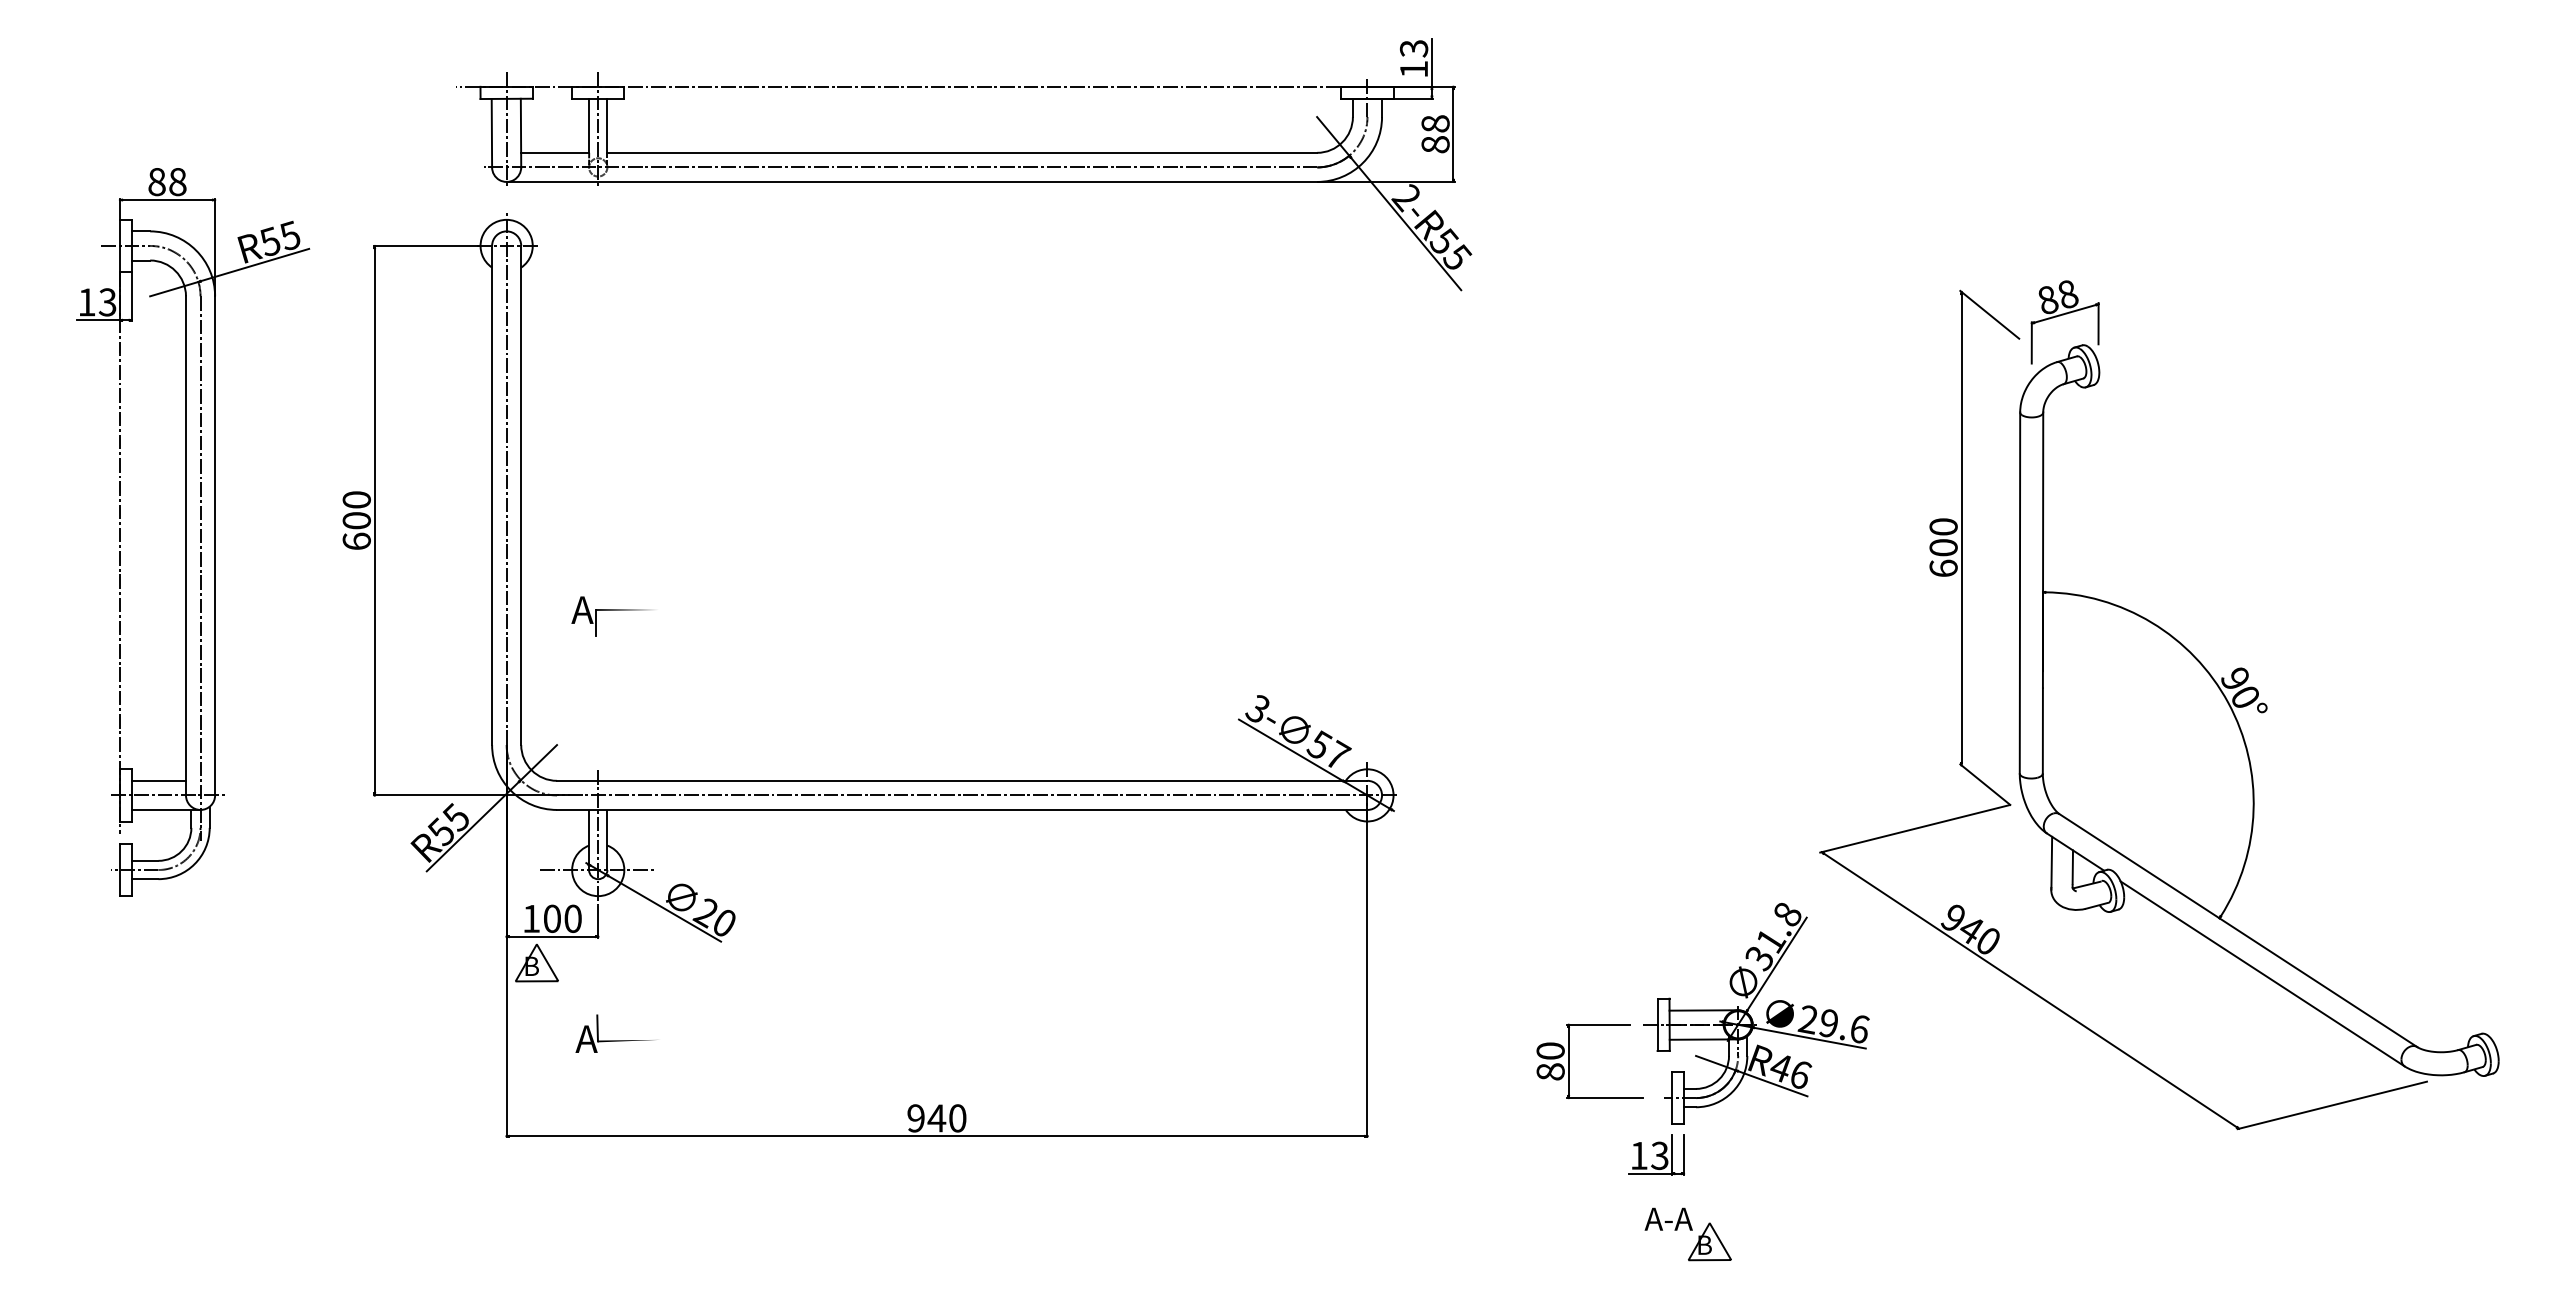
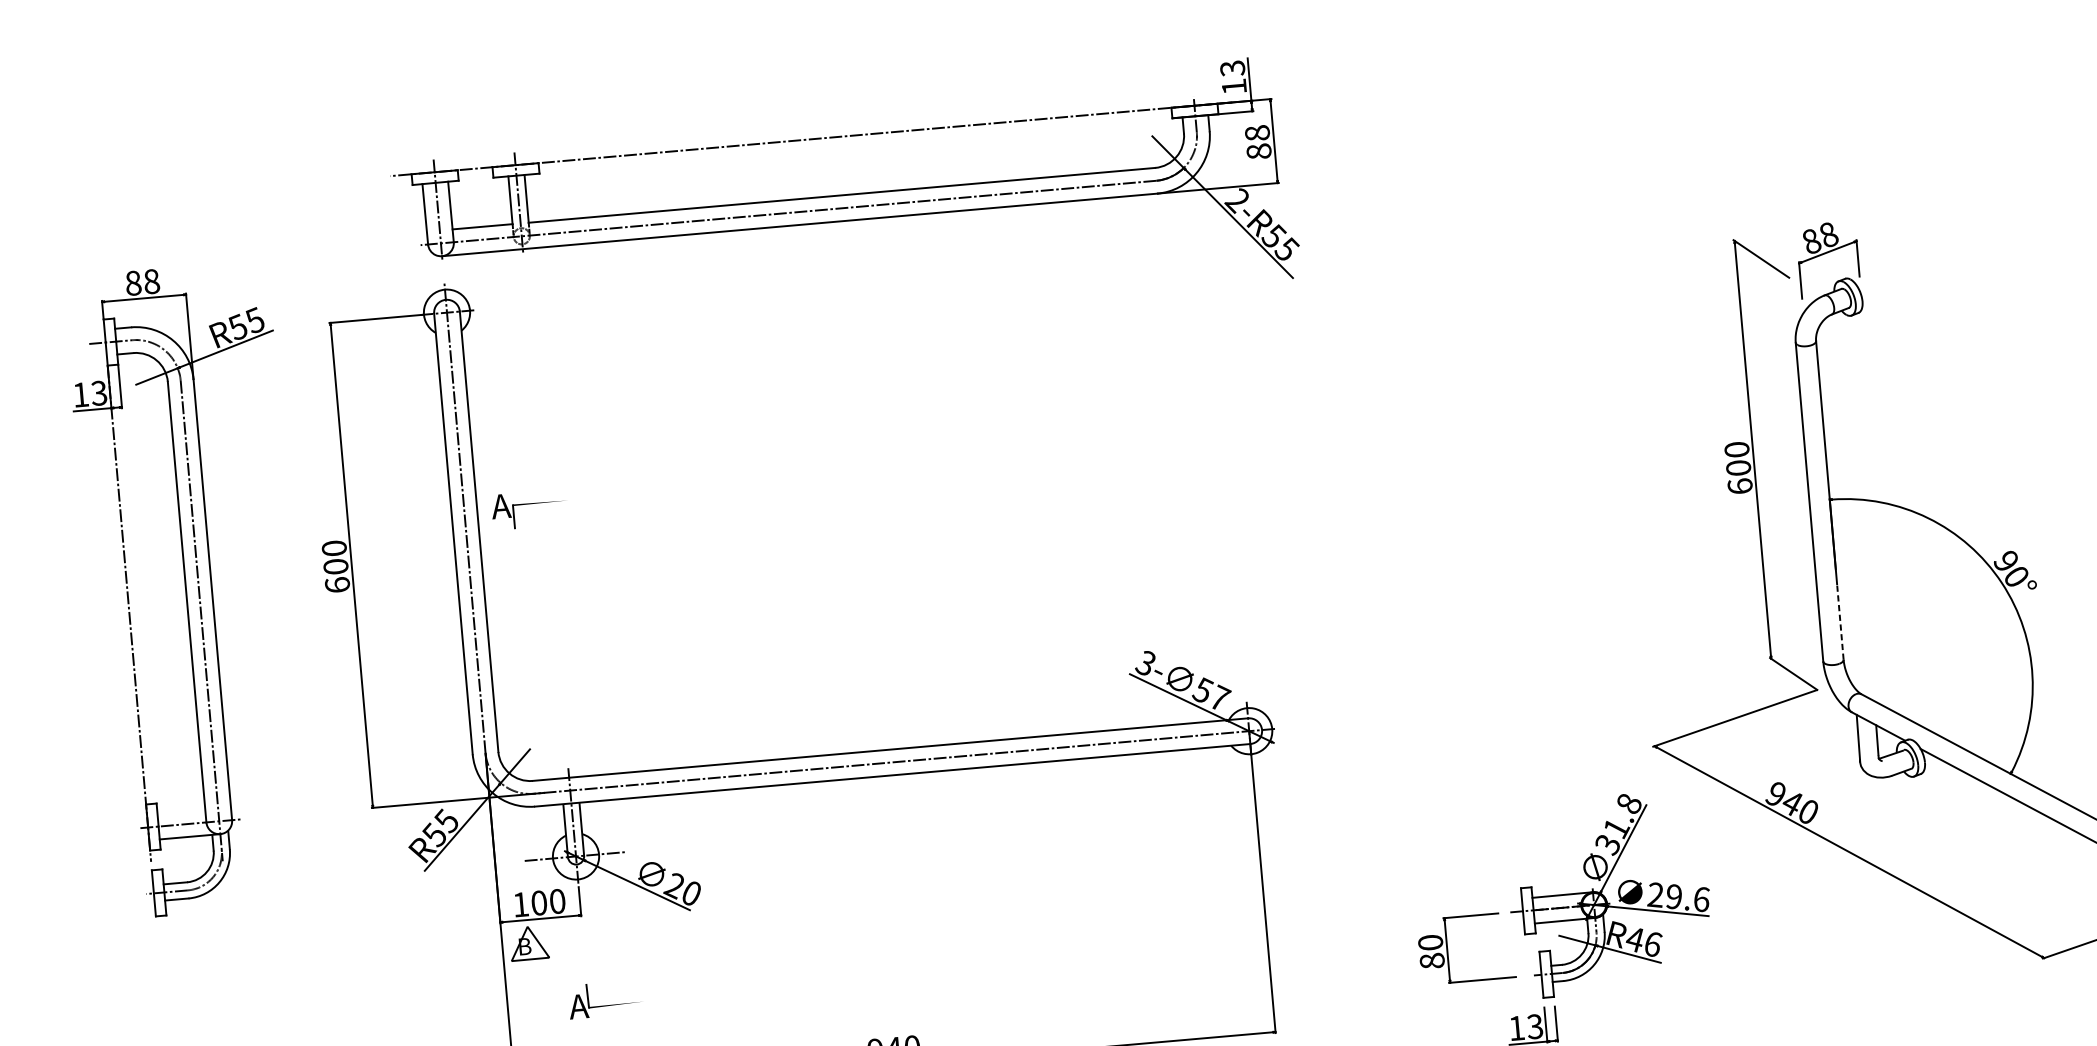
part: (611, 616) -> (527, 509), moved
line: (2042, 730) -> (1840, 621), solid -> dashed
line: (158, 780) -> (180, 811), removed

